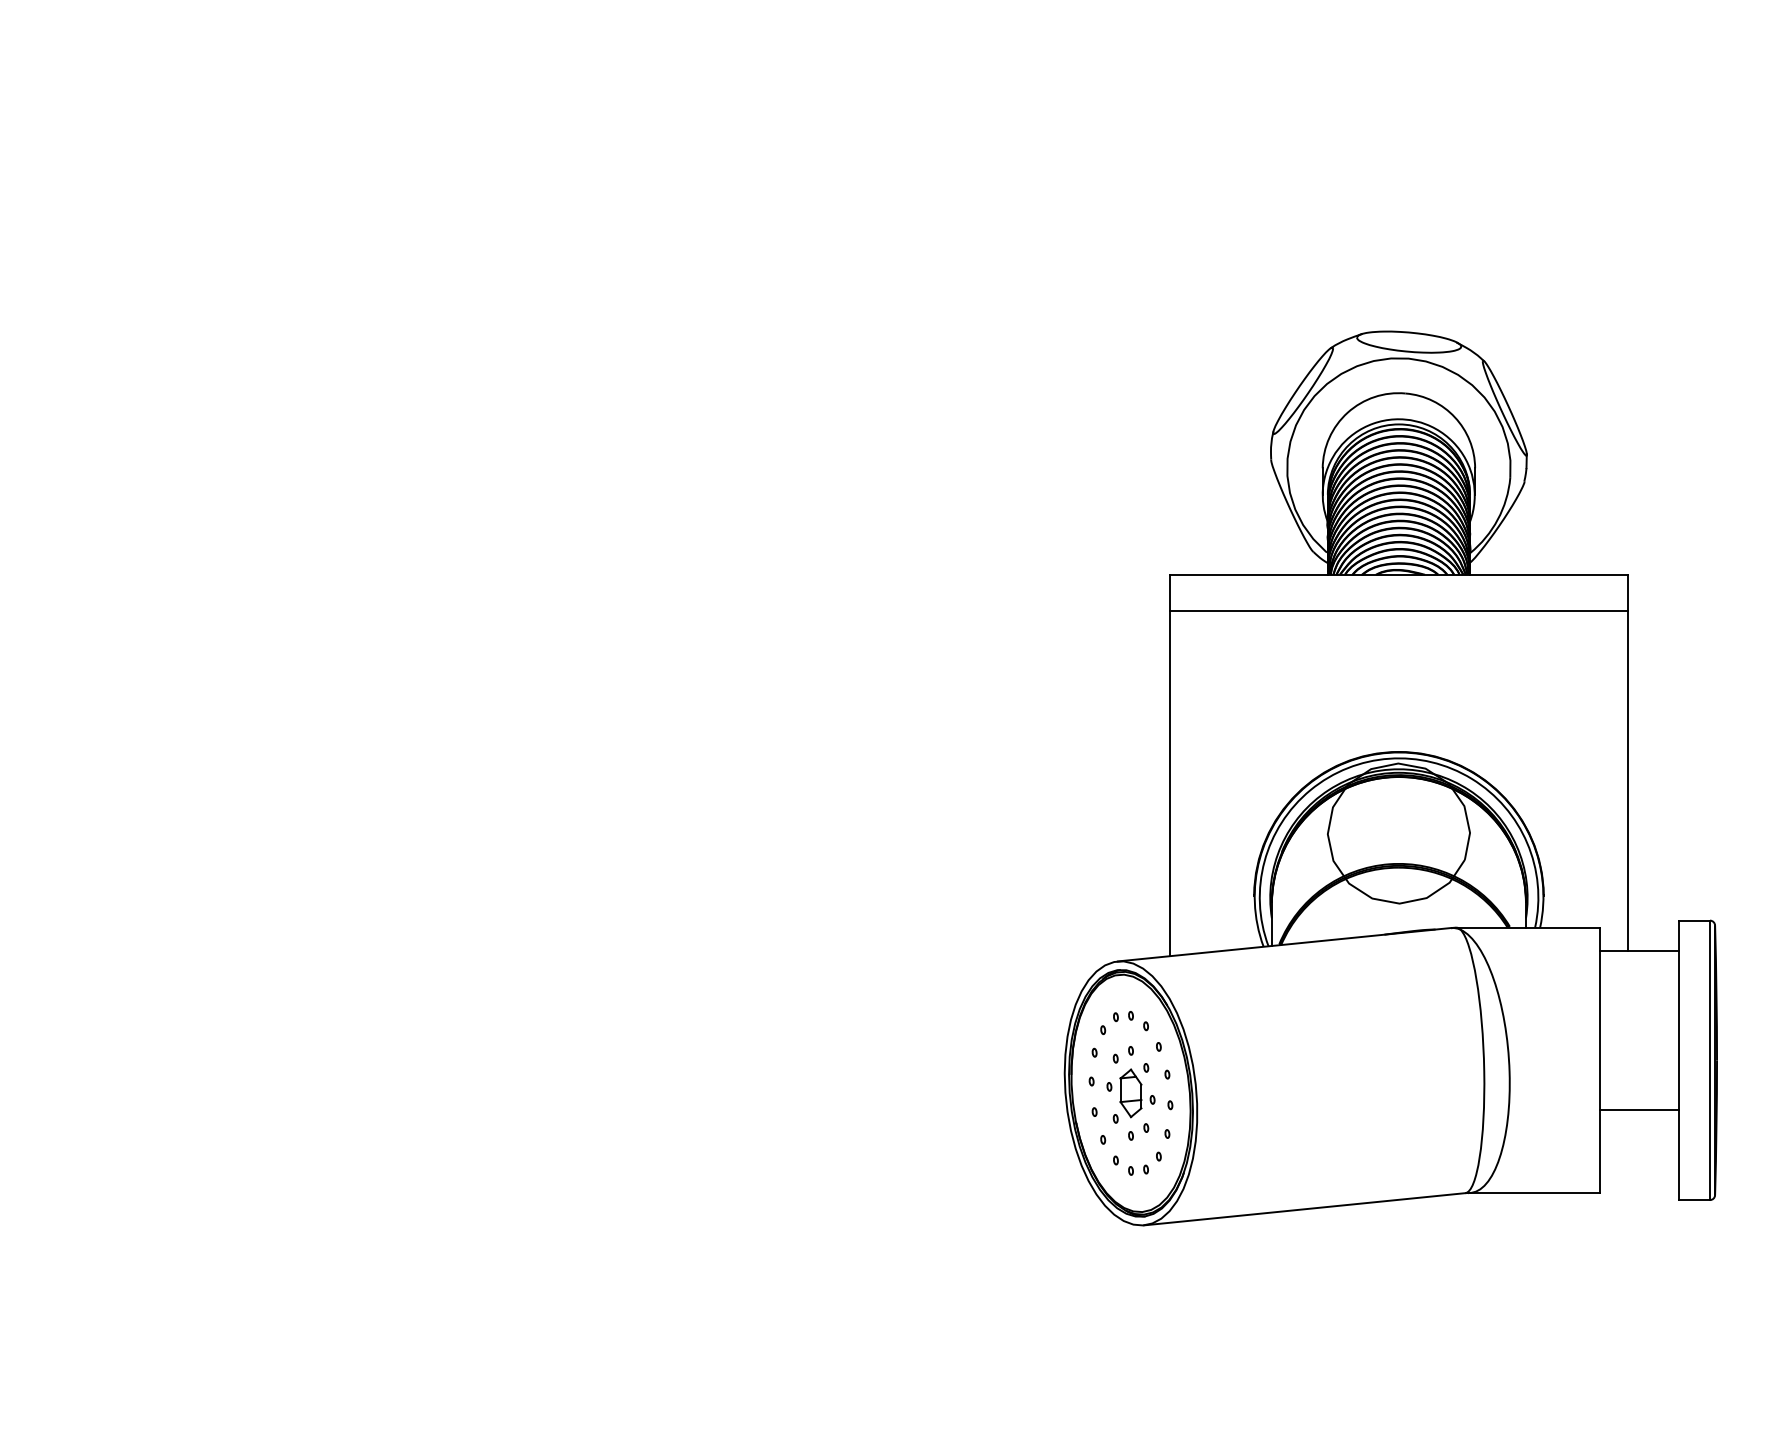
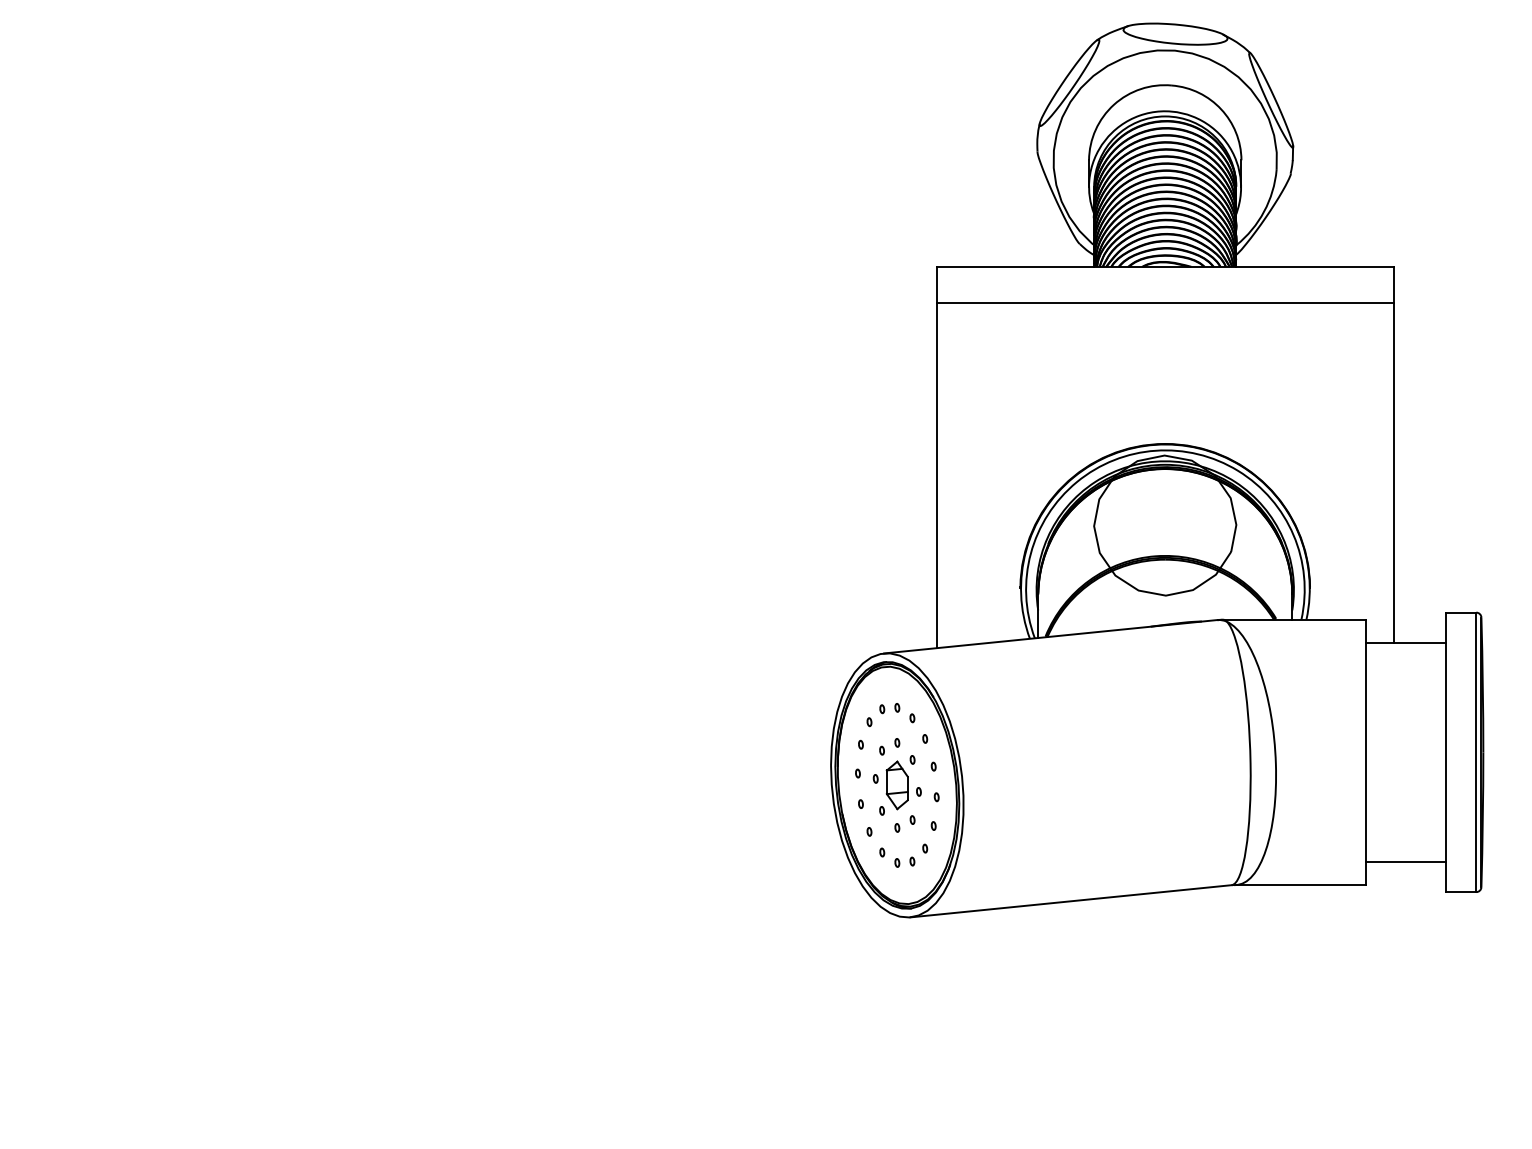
line: (1639, 1110) -> (1405, 862), moved

